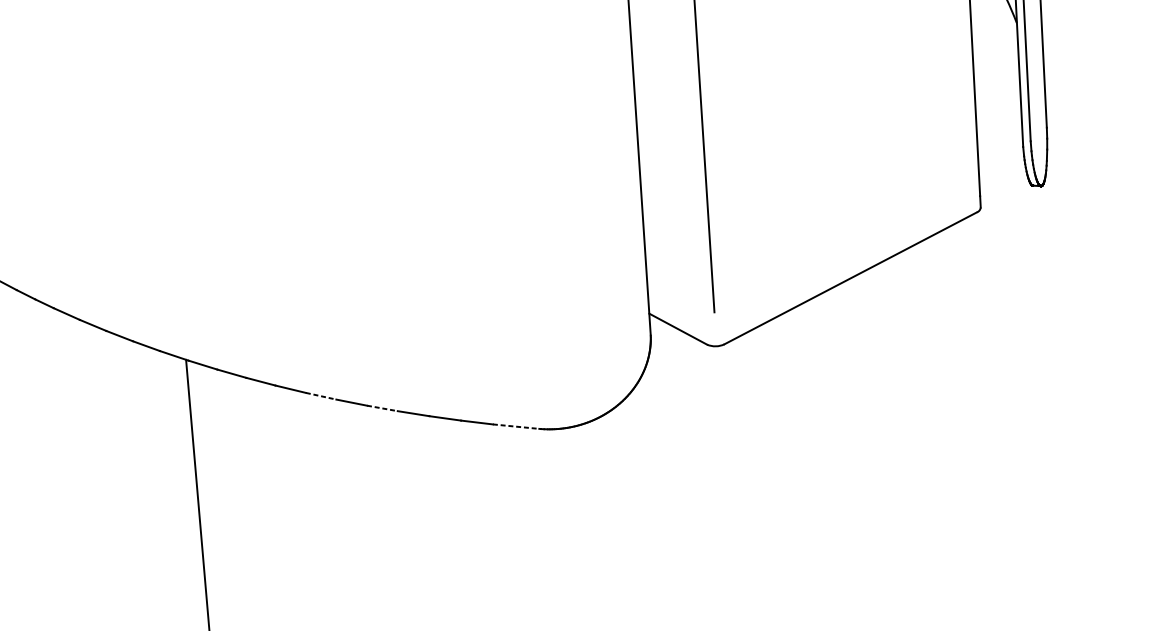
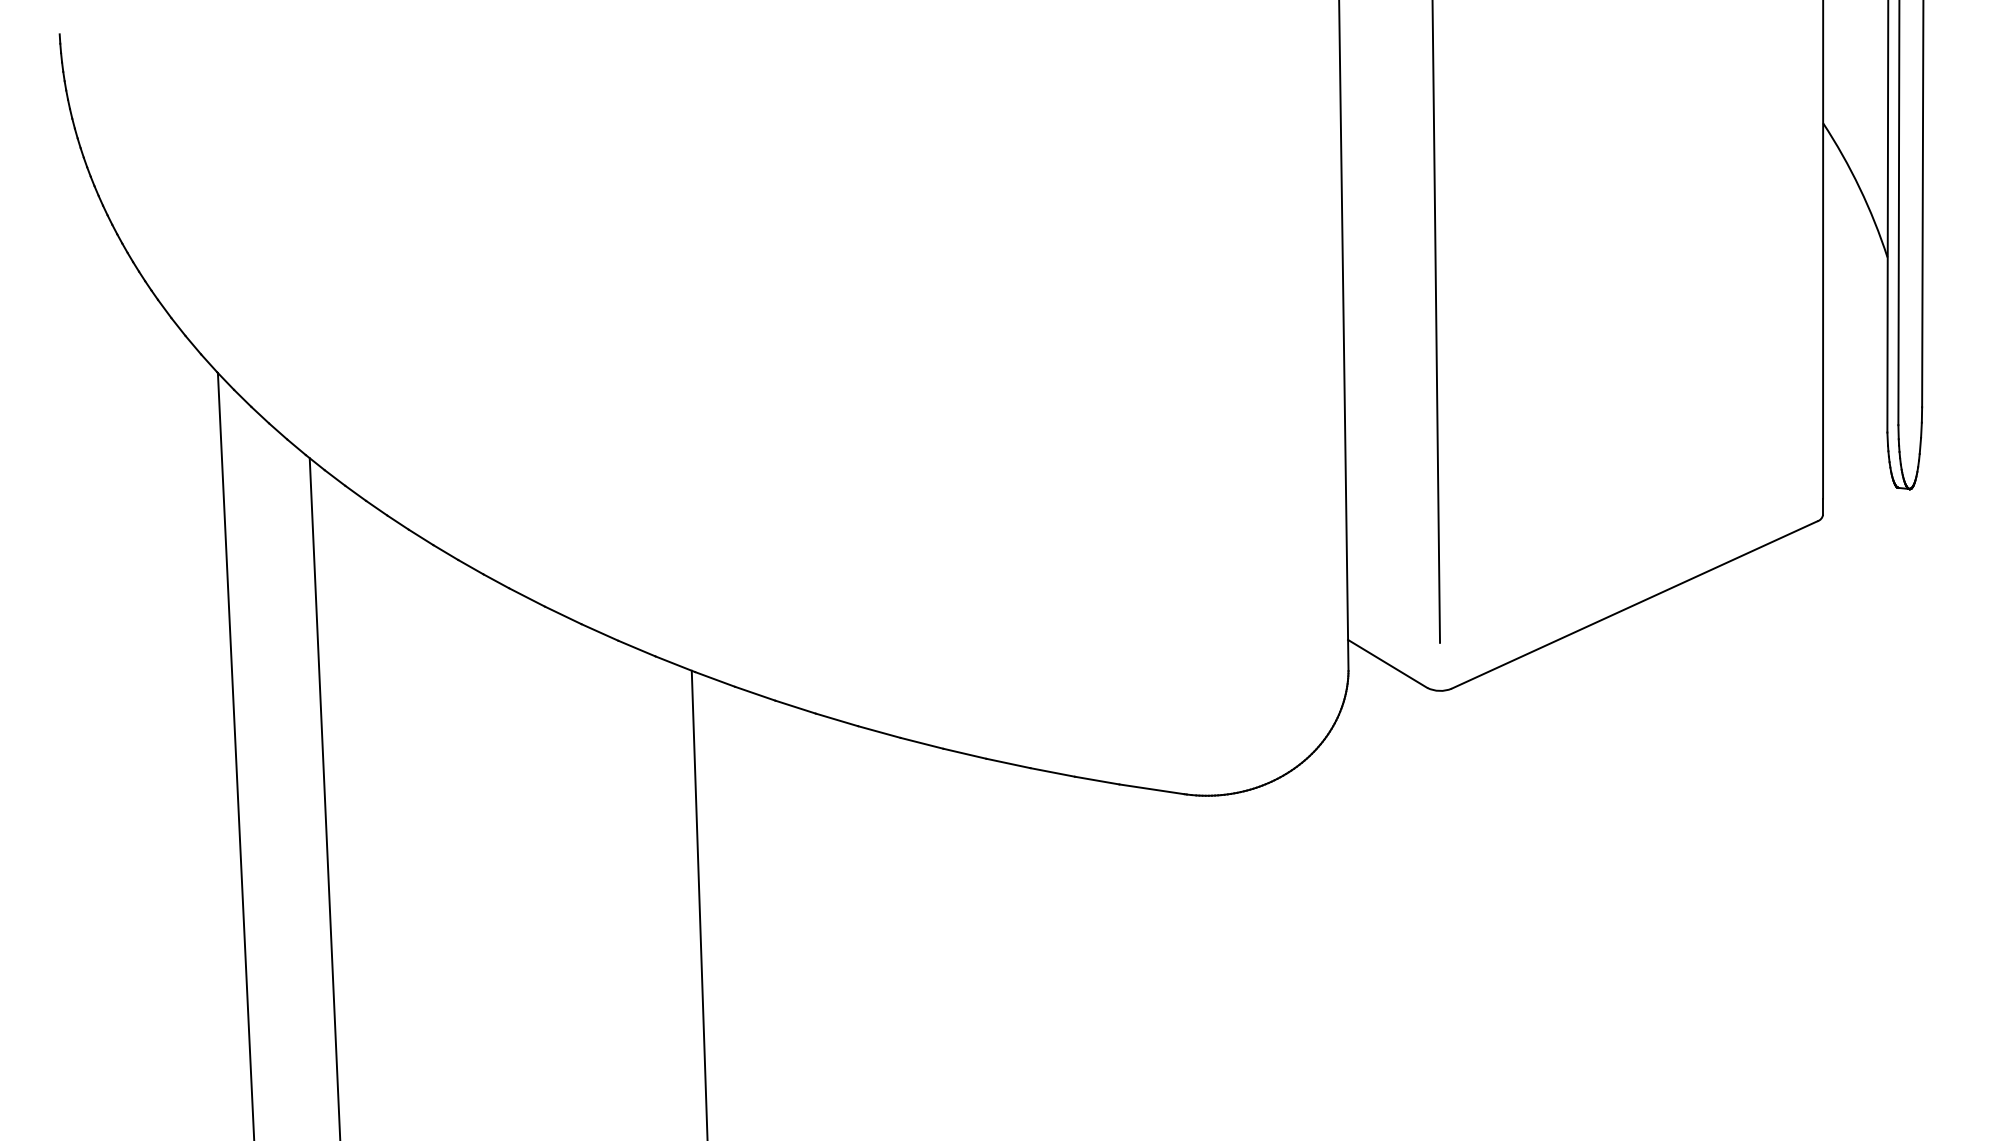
line: (321, 396) -> (879, 732), dashed -> solid
line: (382, 408) -> (965, 753), dashed -> solid
line: (515, 426) -> (1151, 789), dashed -> solid

